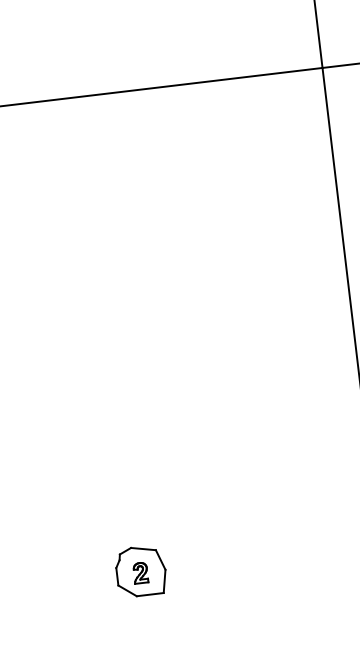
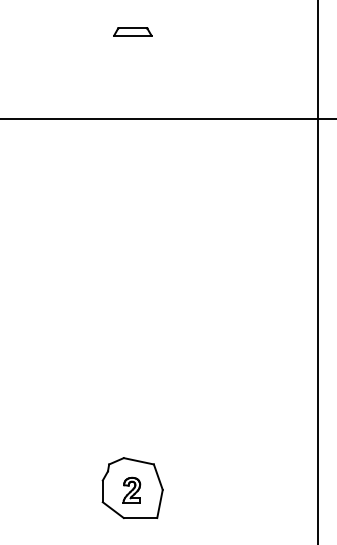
part: (140, 570) -> (132, 487), size x1.6

